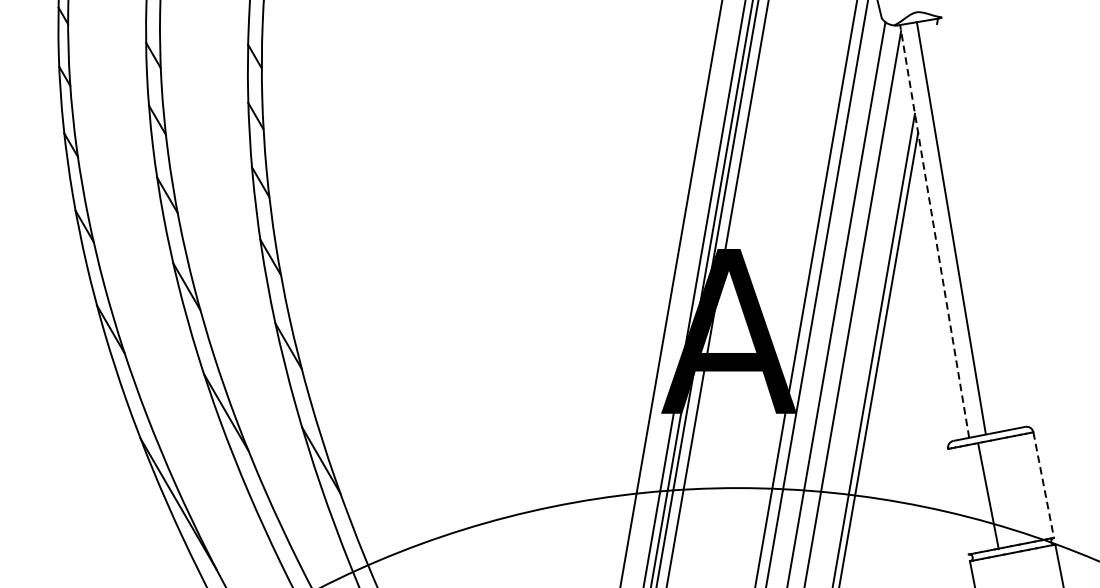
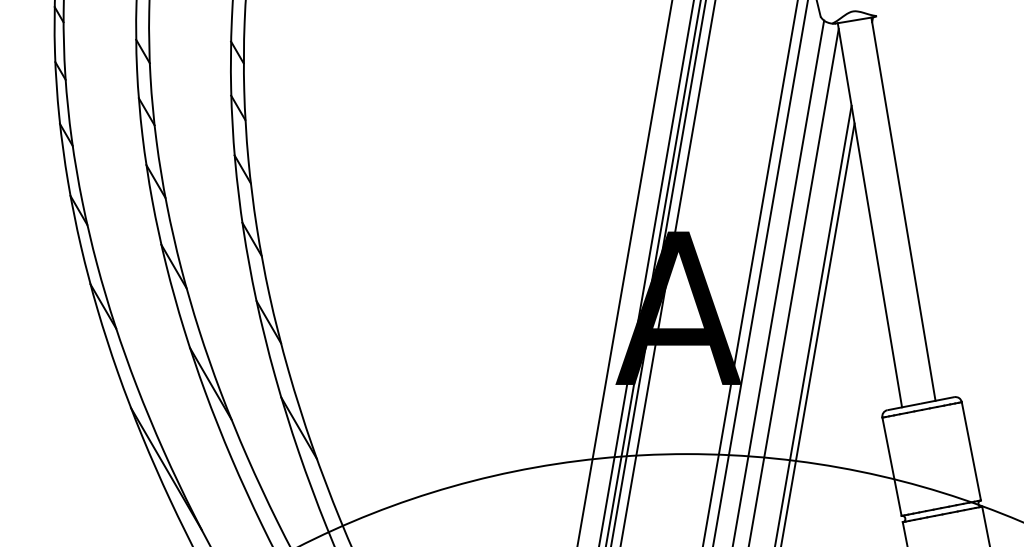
line: (951, 227) -> (903, 208), moved
line: (934, 231) -> (869, 215), dashed -> solid
line: (1043, 485) -> (971, 451), dashed -> solid
line: (987, 496) -> (891, 466), moved

